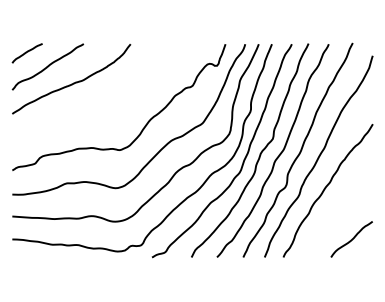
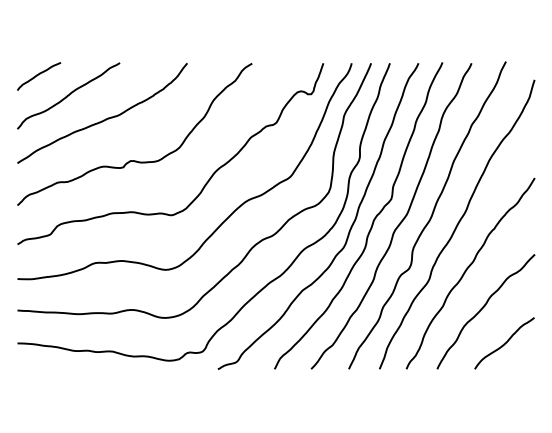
curve: (94, 111) -> (135, 159), added
curve: (337, 215) -> (484, 309), added

